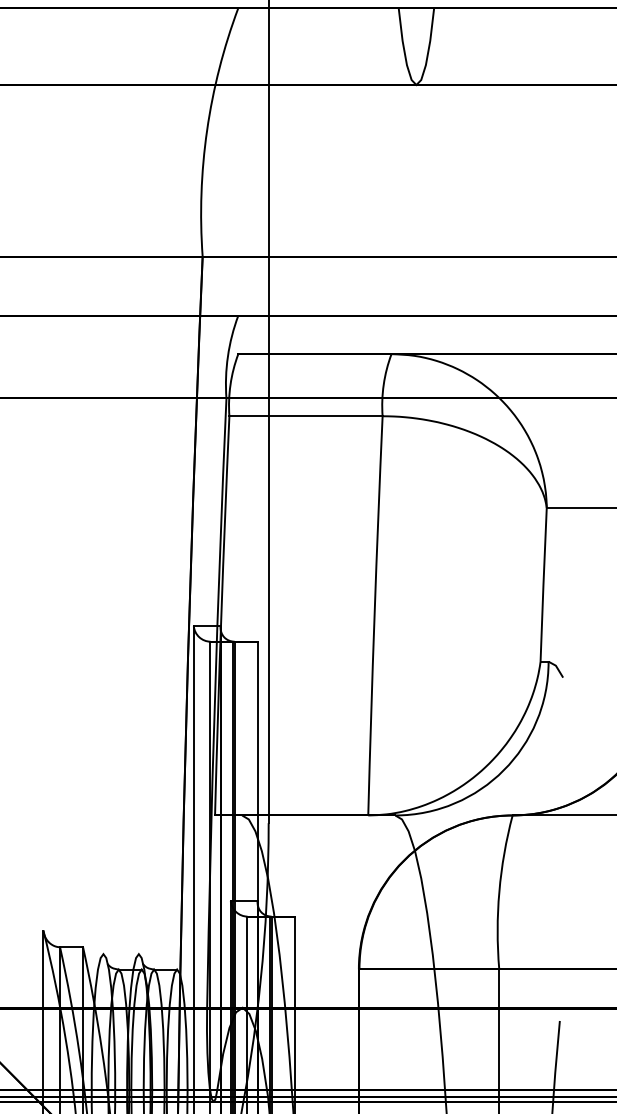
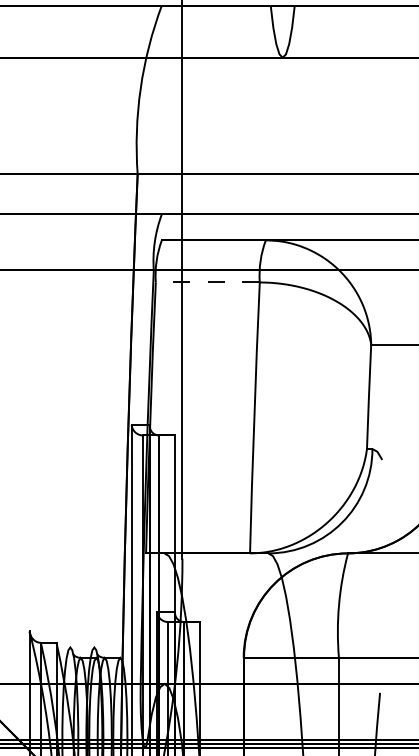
line: (305, 416) -> (207, 282), solid -> dashed

